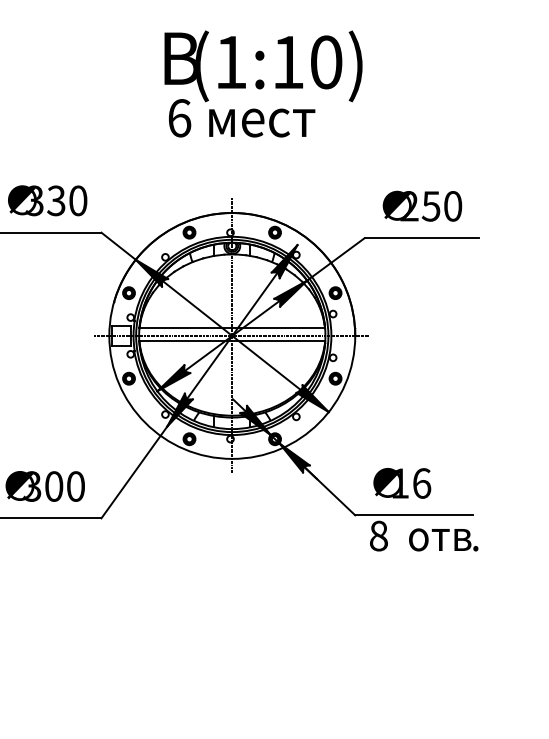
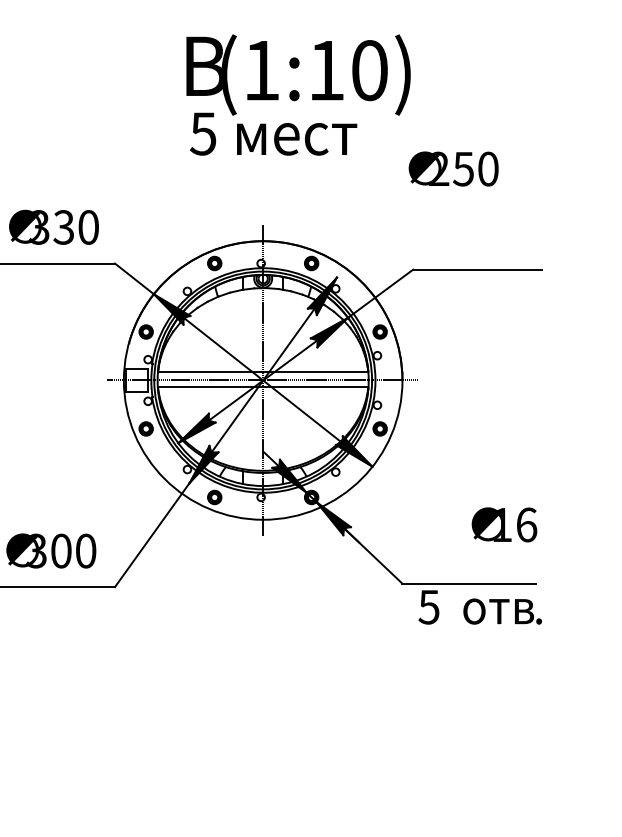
text: (179, 118) -> (203, 134), 6 -> 5
text: (422, 205) -> (453, 168), moved
text: (402, 483) -> (504, 524), moved
text: (378, 535) -> (428, 606), 8 -> 5

